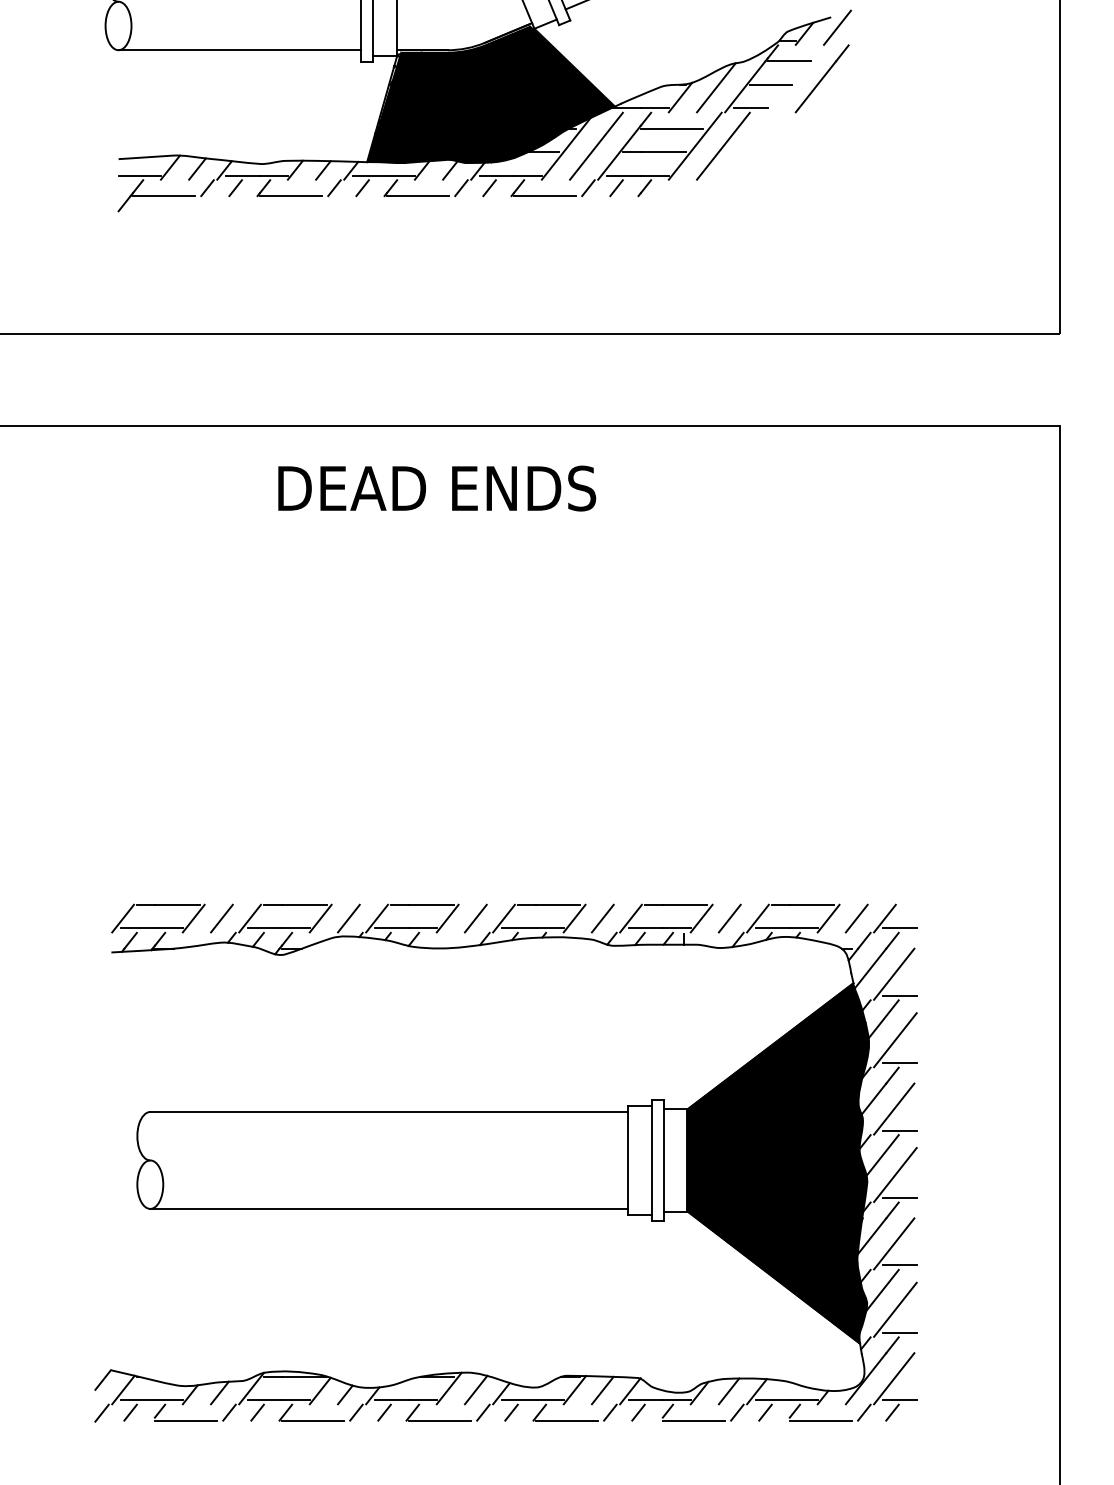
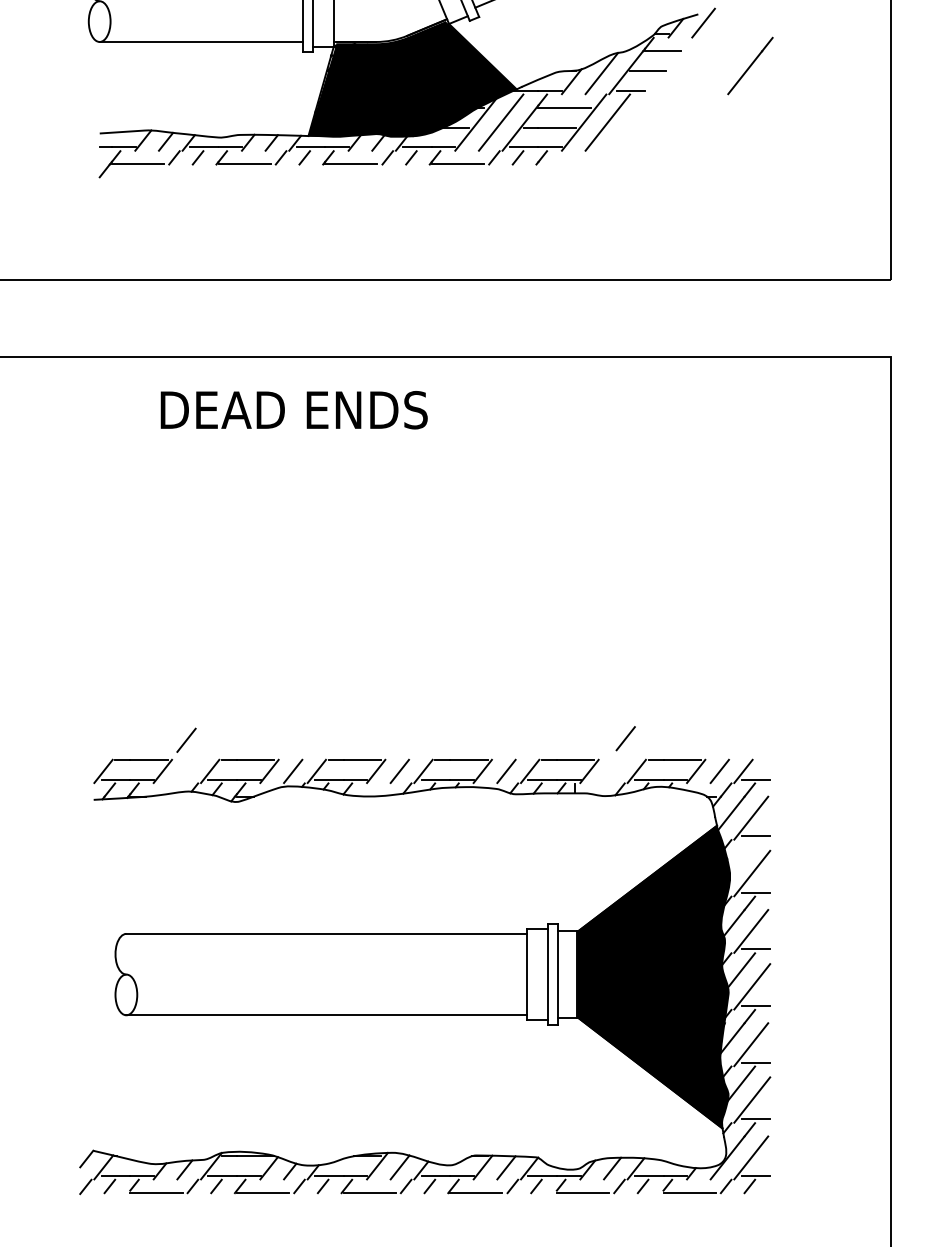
line: (821, 78) -> (749, 65), moved
text: (437, 488) -> (294, 410), moved
line: (221, 918) -> (186, 740), moved
line: (729, 918) -> (625, 738), moved
line: (883, 1019) -> (742, 856), removed

